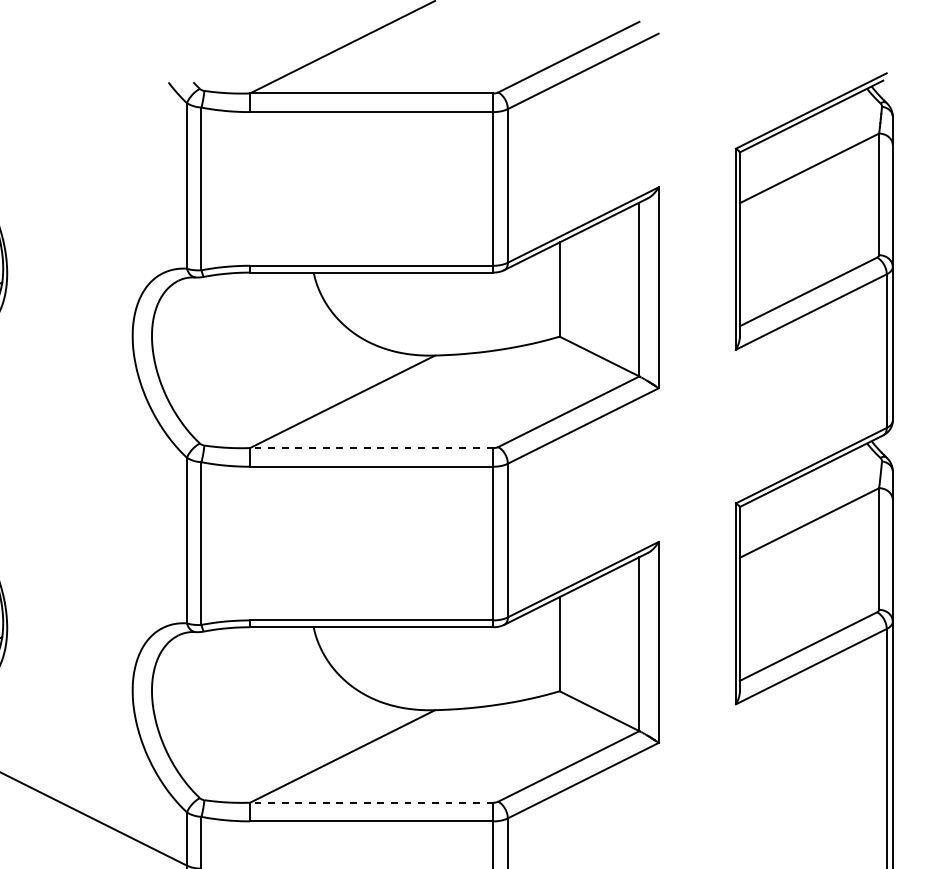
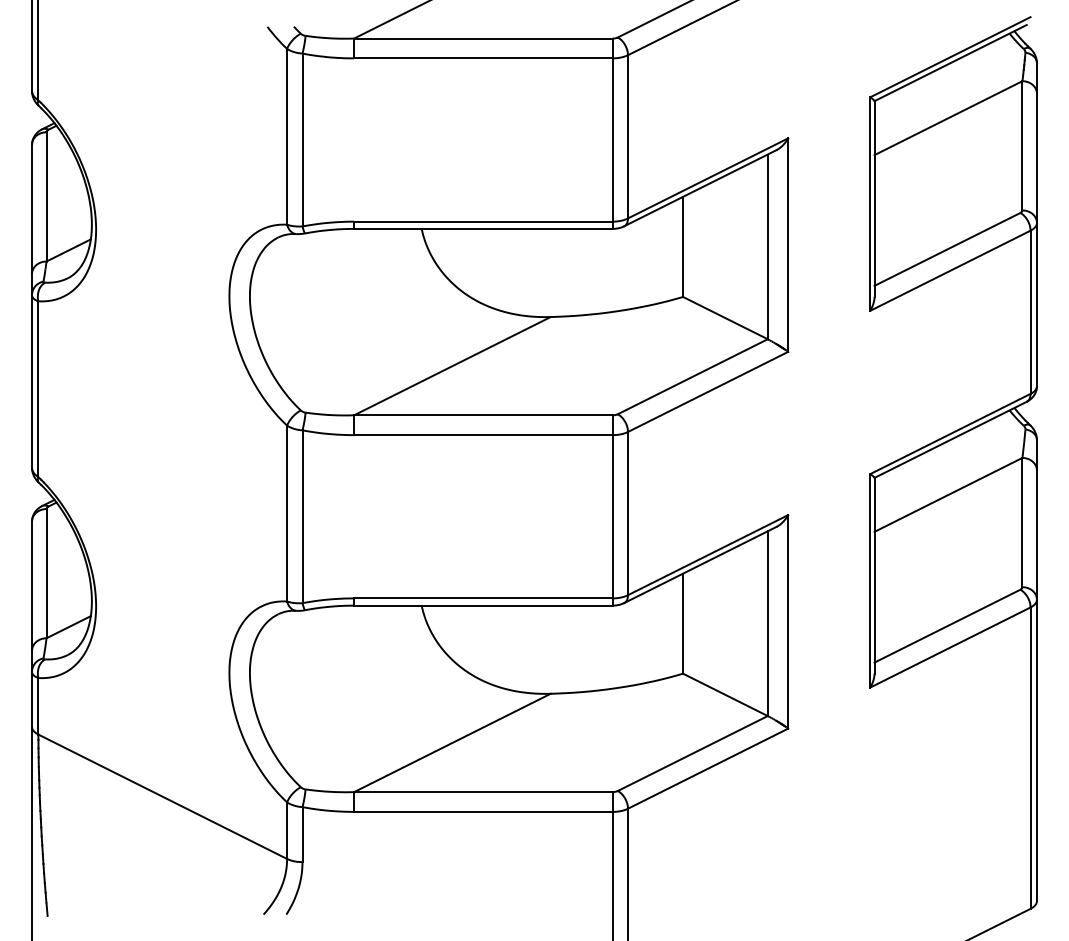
line: (370, 448) -> (482, 415), dashed -> solid
line: (370, 803) -> (482, 792), dashed -> solid

